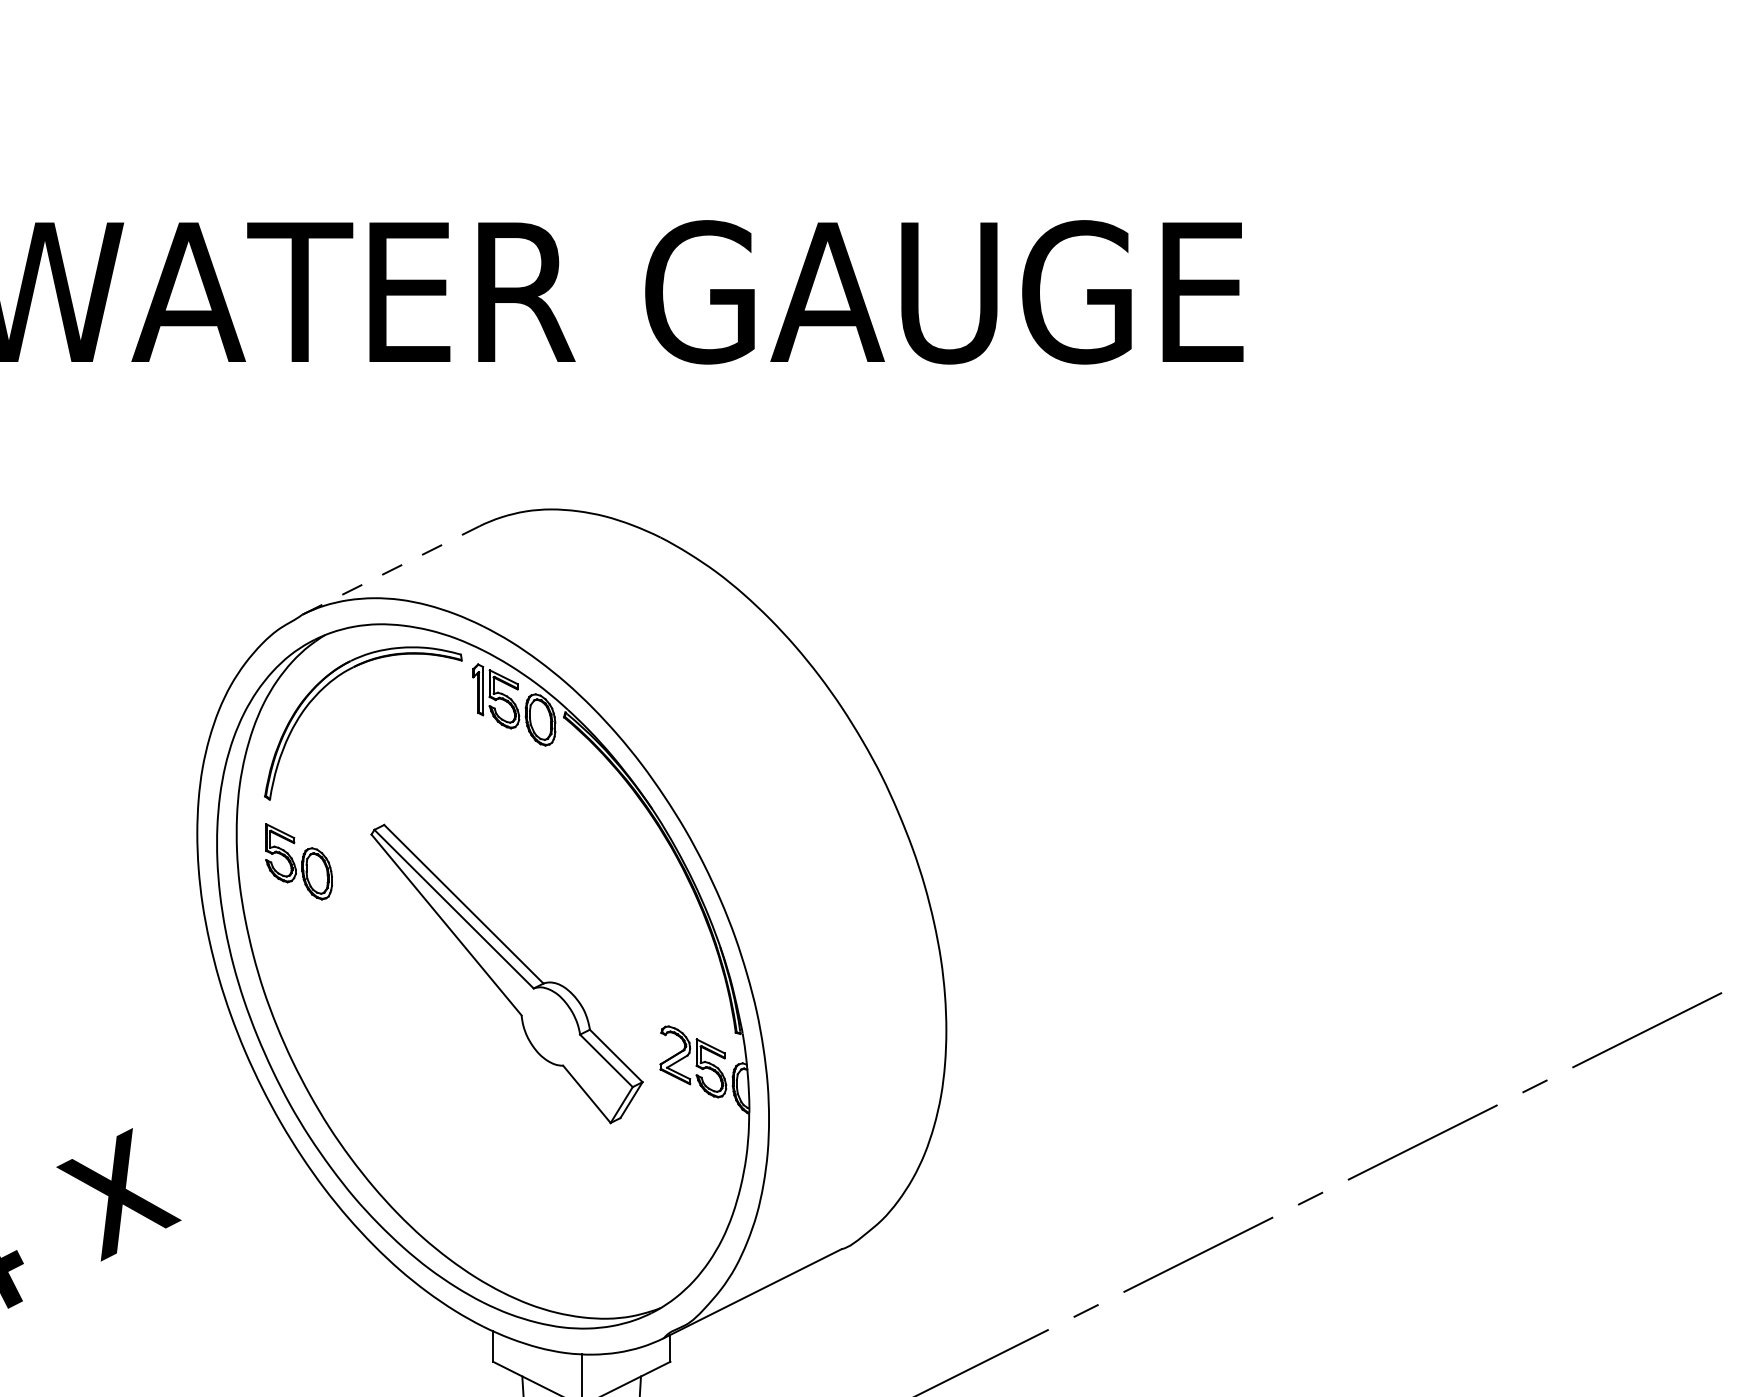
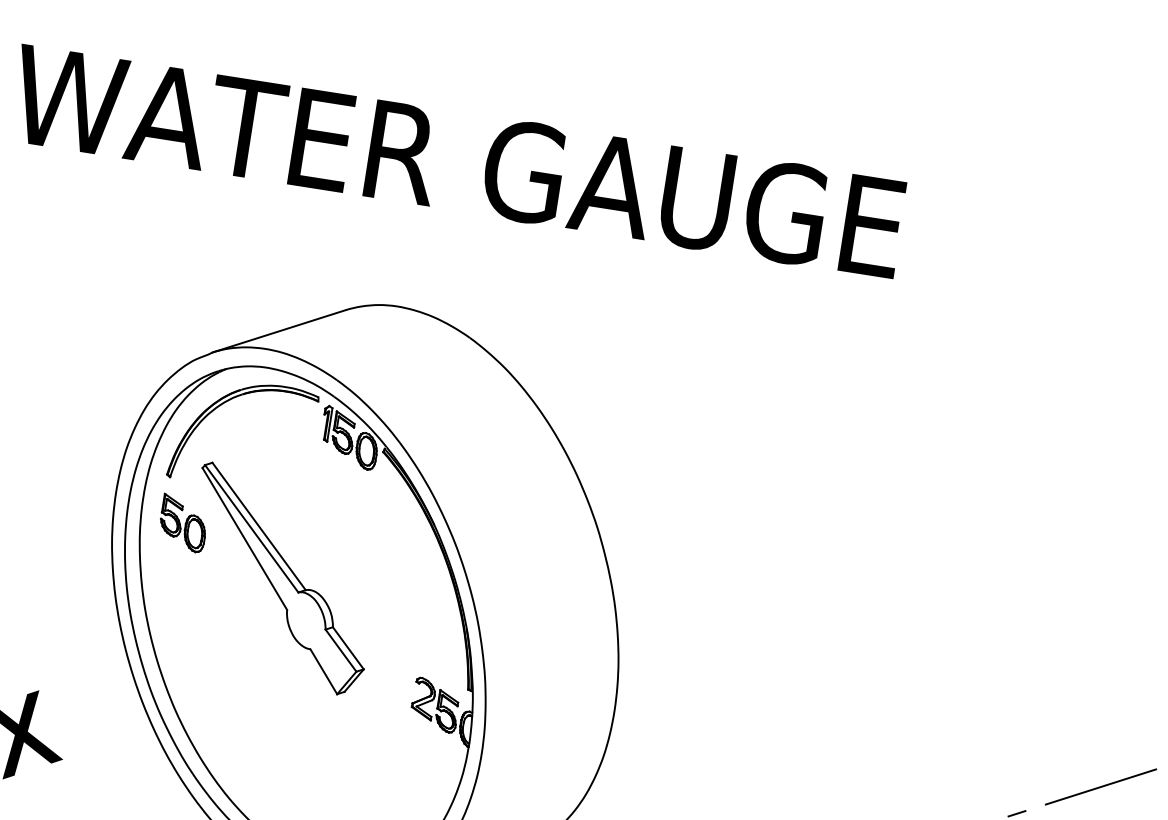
line: (391, 570) -> (279, 331), dashed -> solid
part: (506, 973) -> (281, 579), moved

